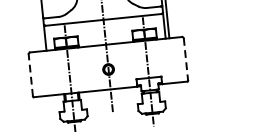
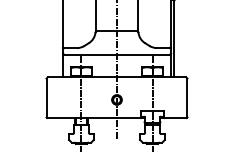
line: (186, 60) -> (187, 98), dashed -> solid
line: (30, 74) -> (46, 97), dashed -> solid

